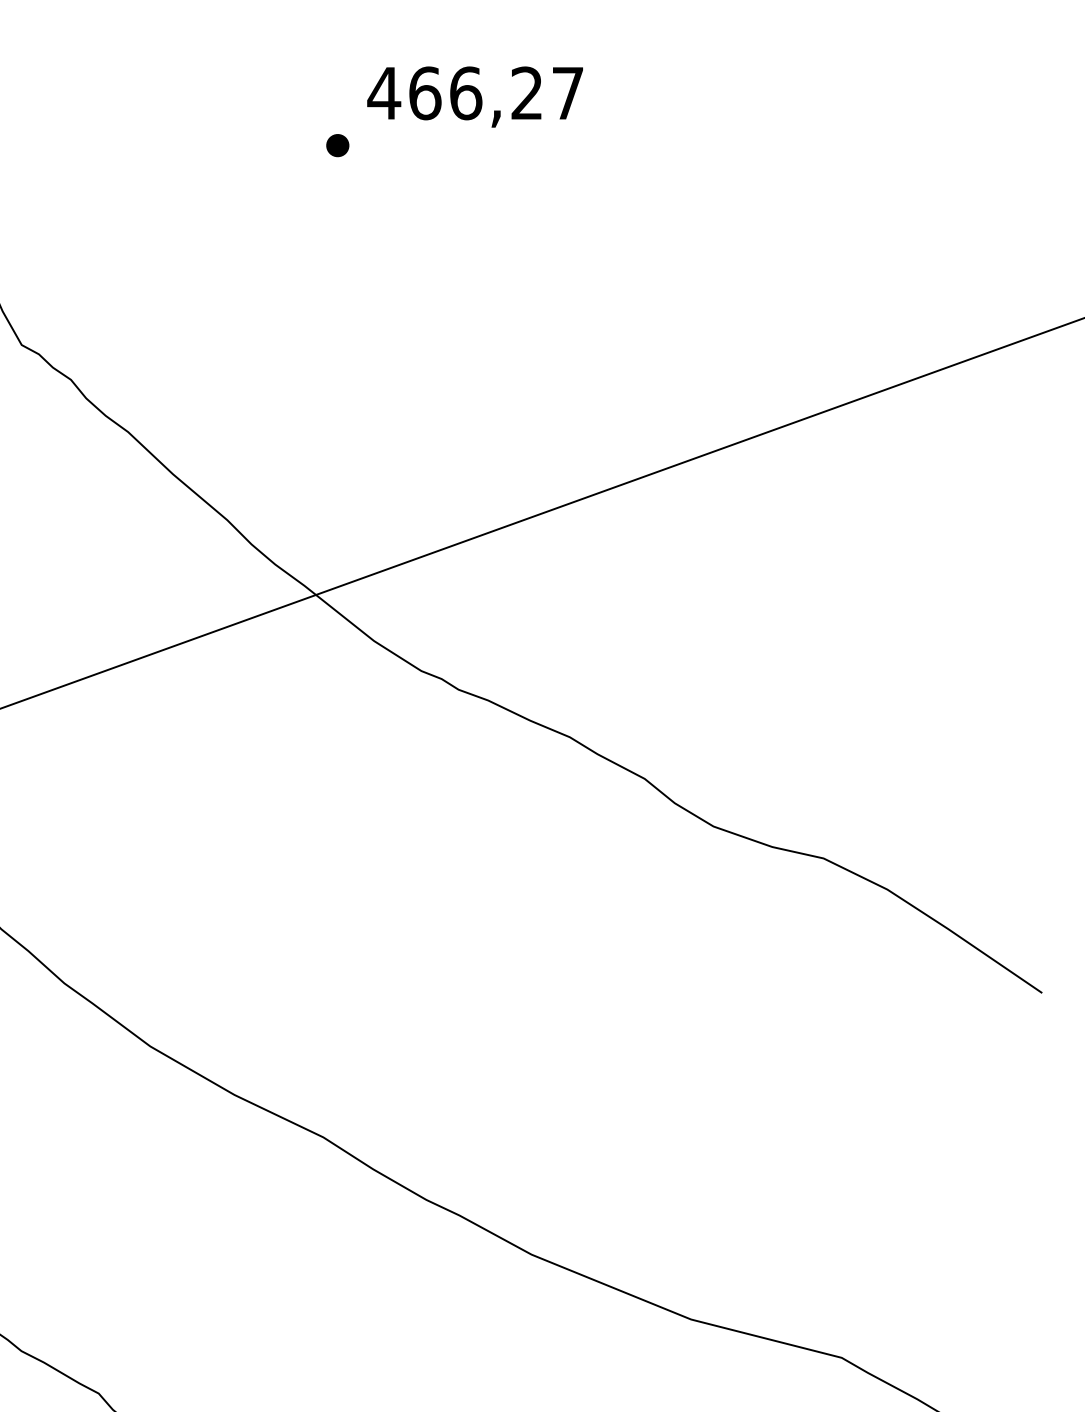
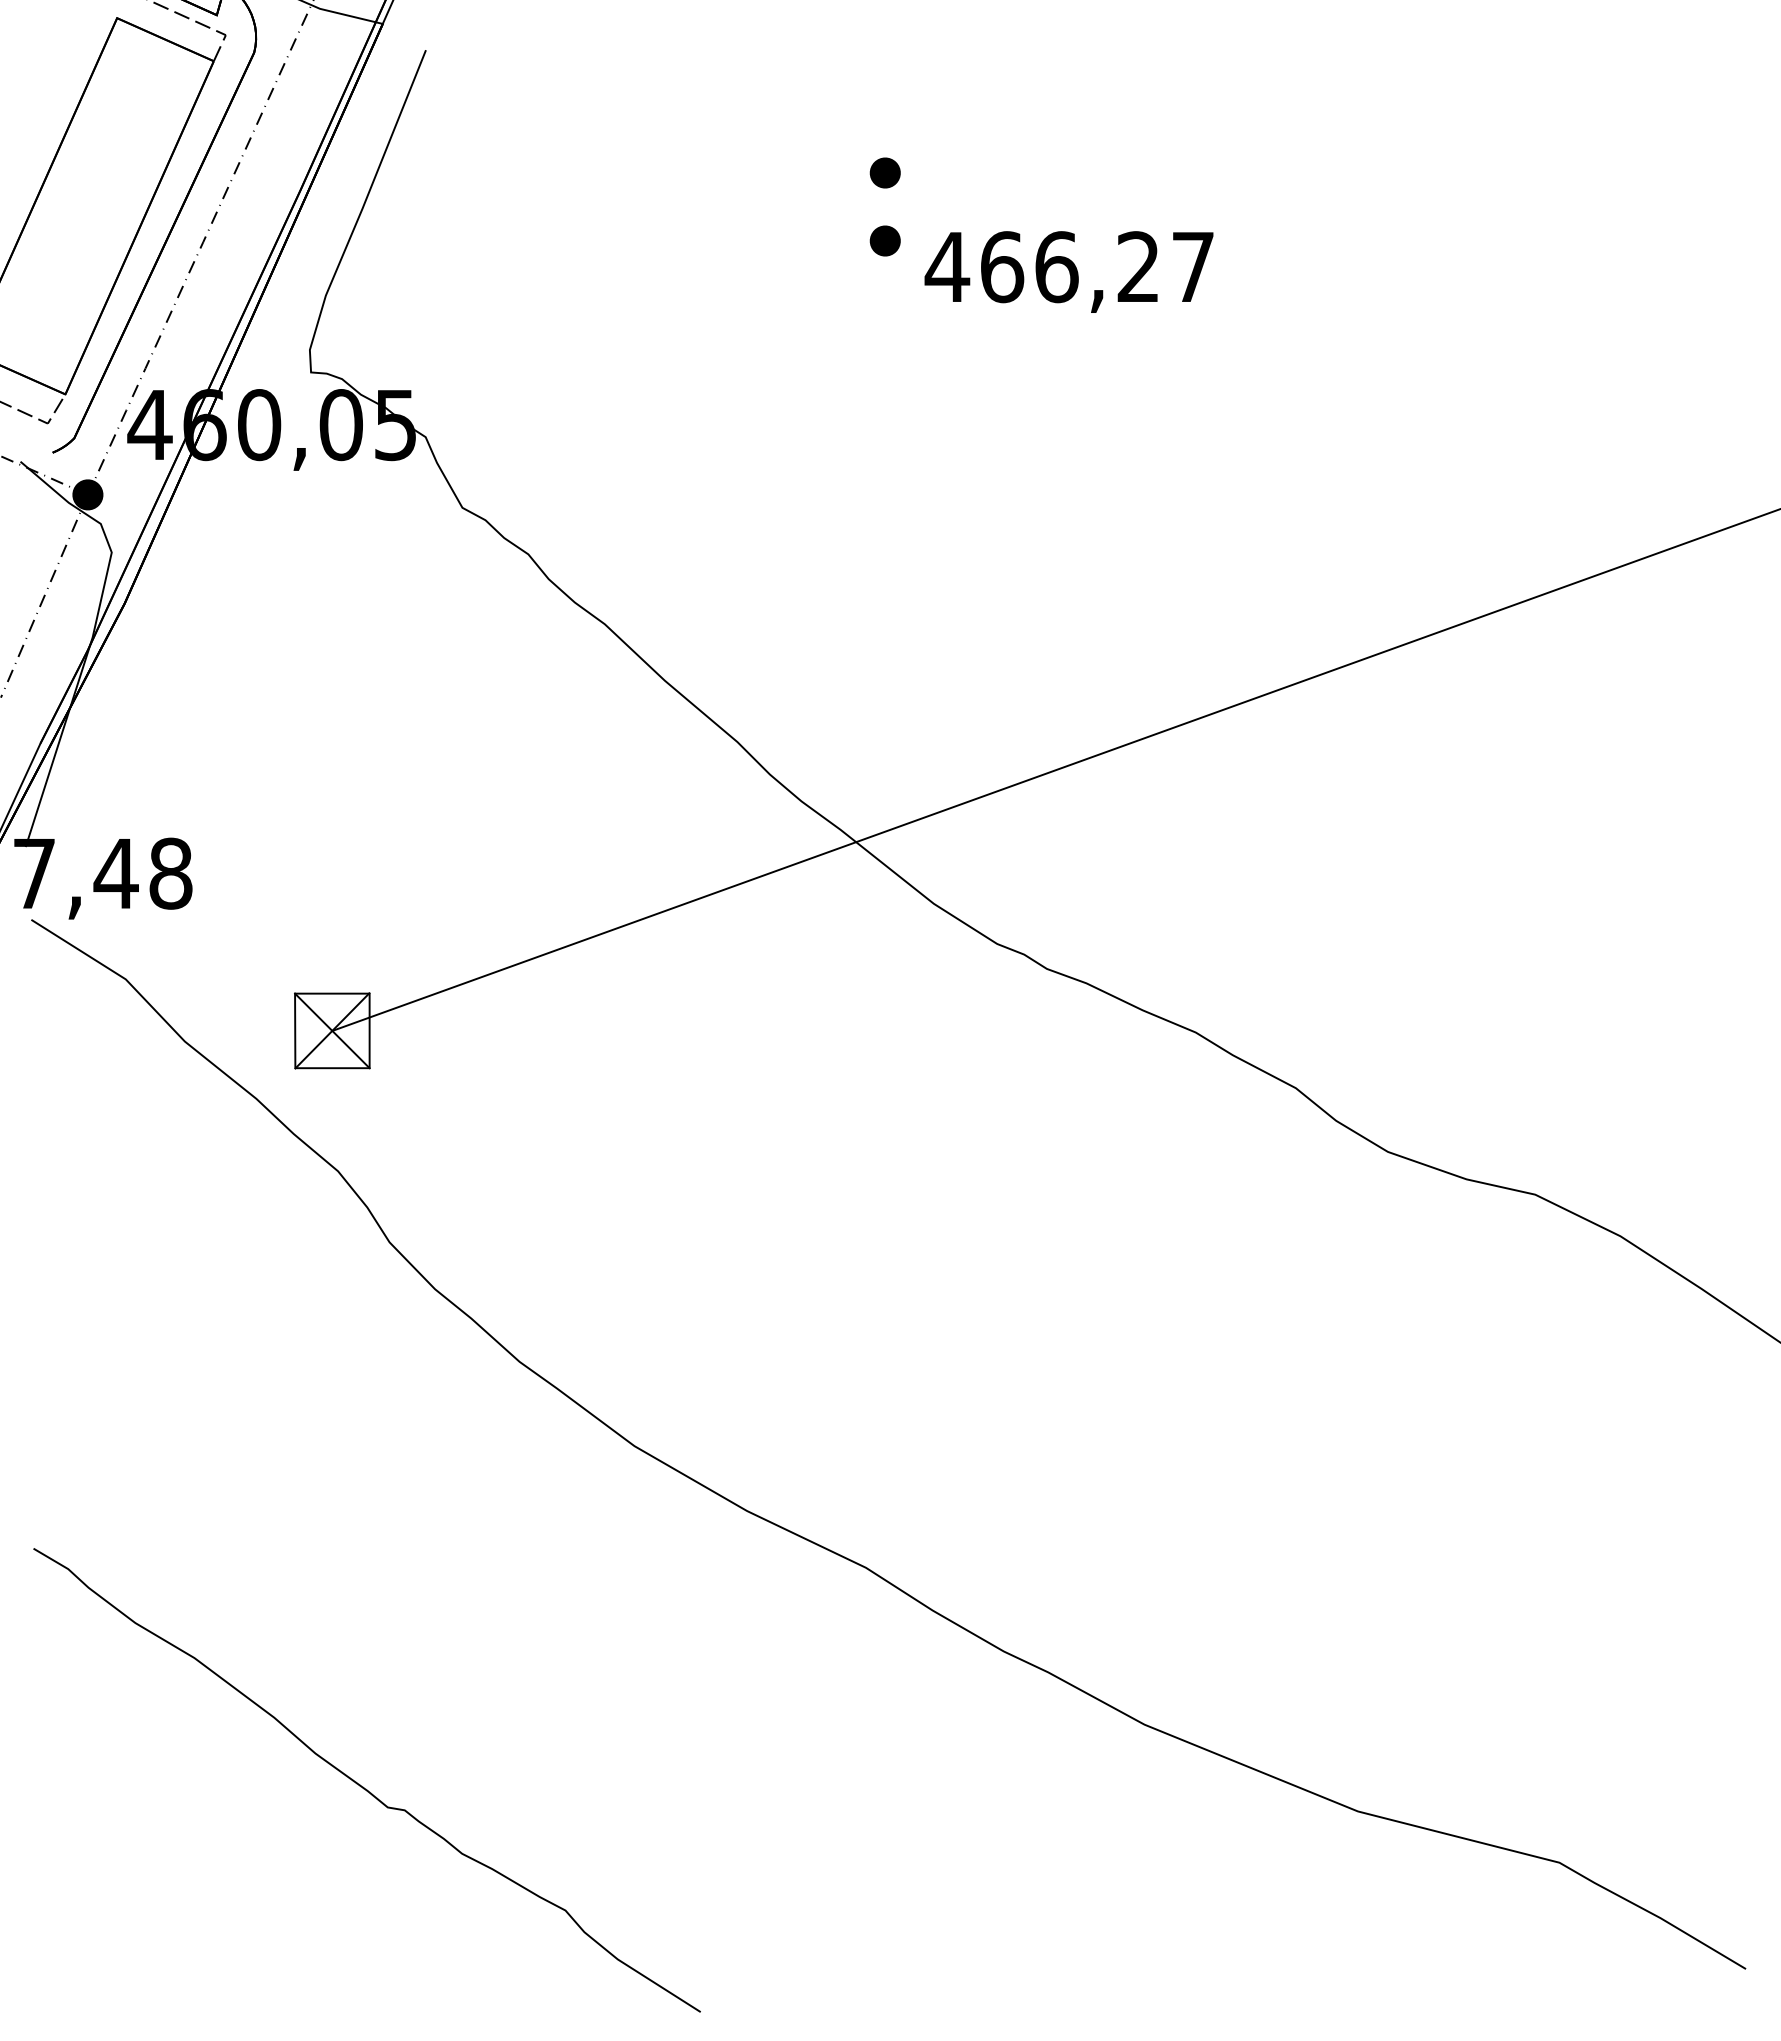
part: (337, 94) -> (884, 172), added
text: (474, 96) -> (1068, 271), moved

